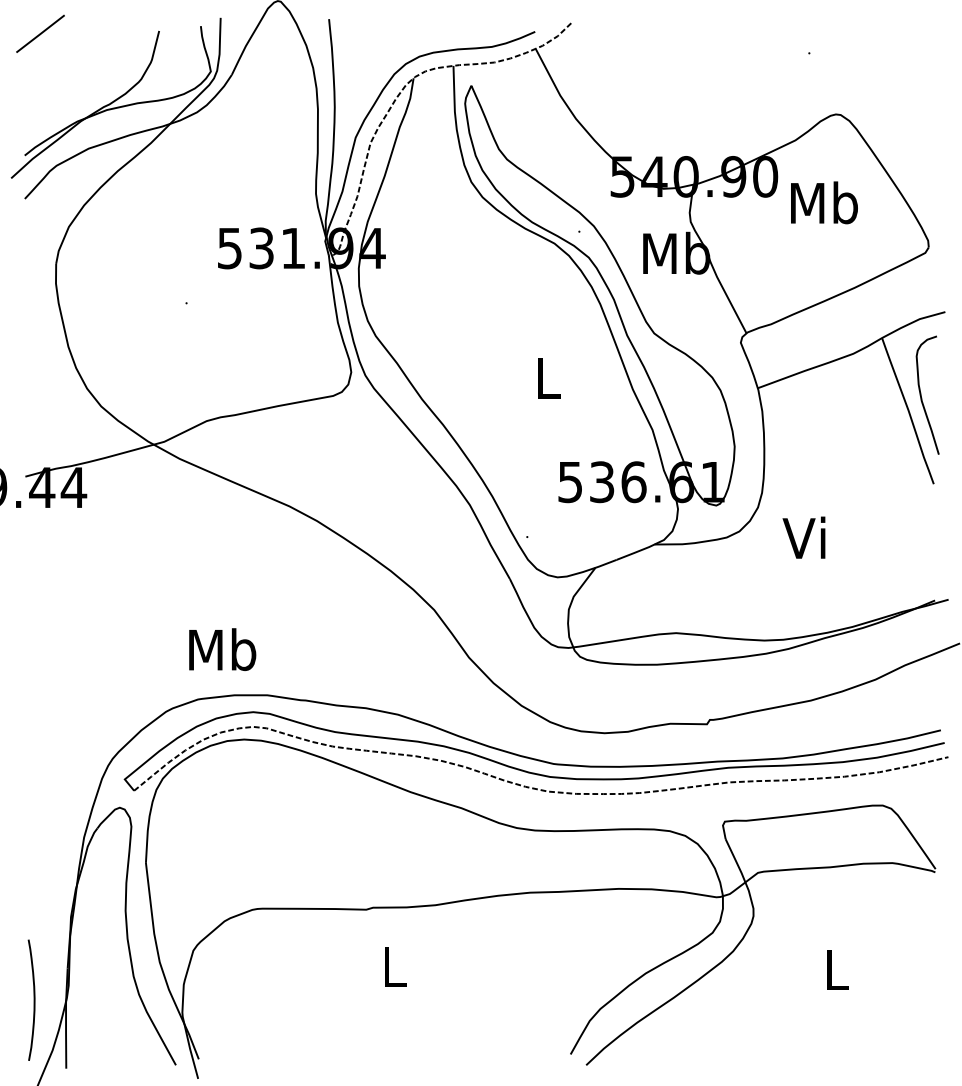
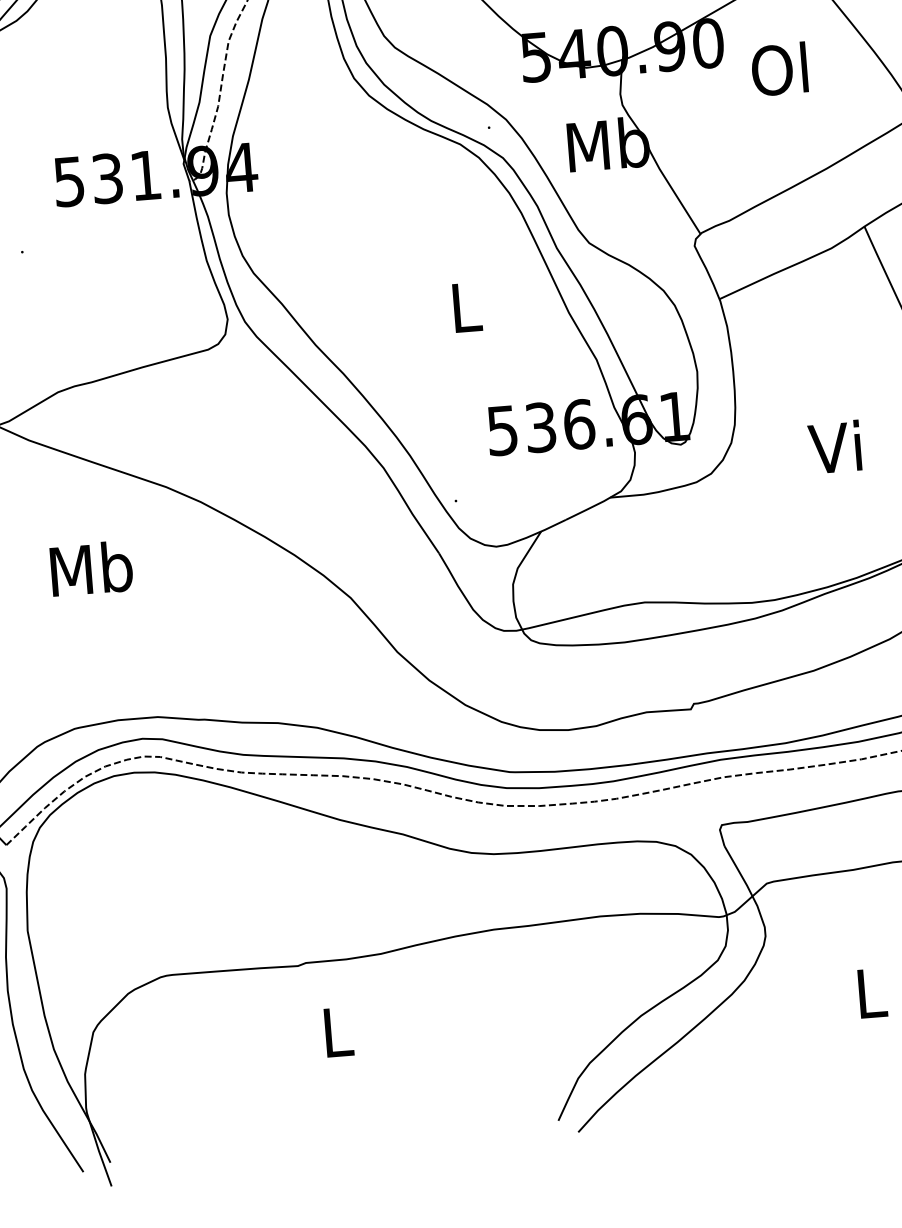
text: (824, 202) -> (781, 68), Mb -> Ol
text: (803, 537) -> (834, 446), moved
text: (222, 649) -> (91, 568), moved

